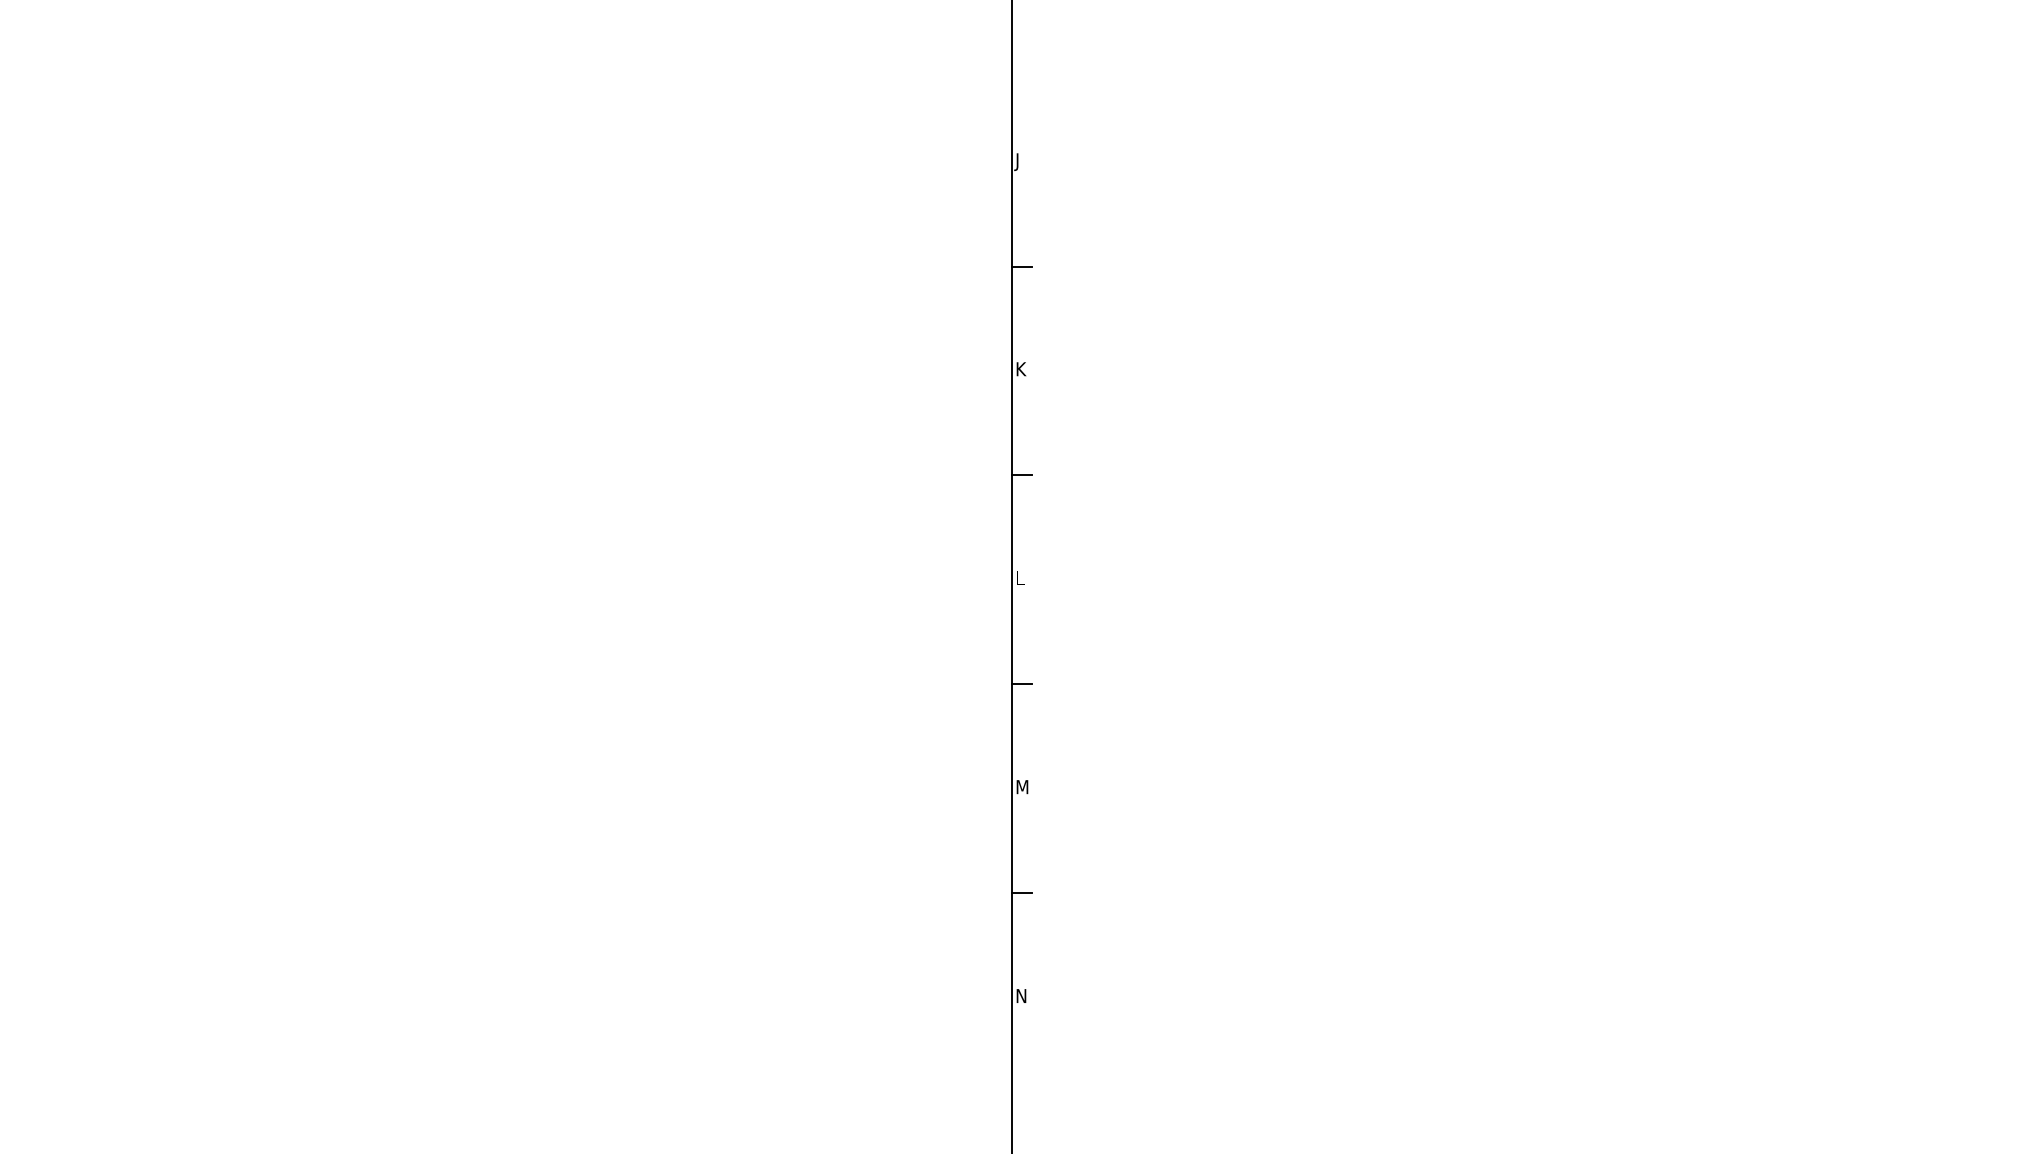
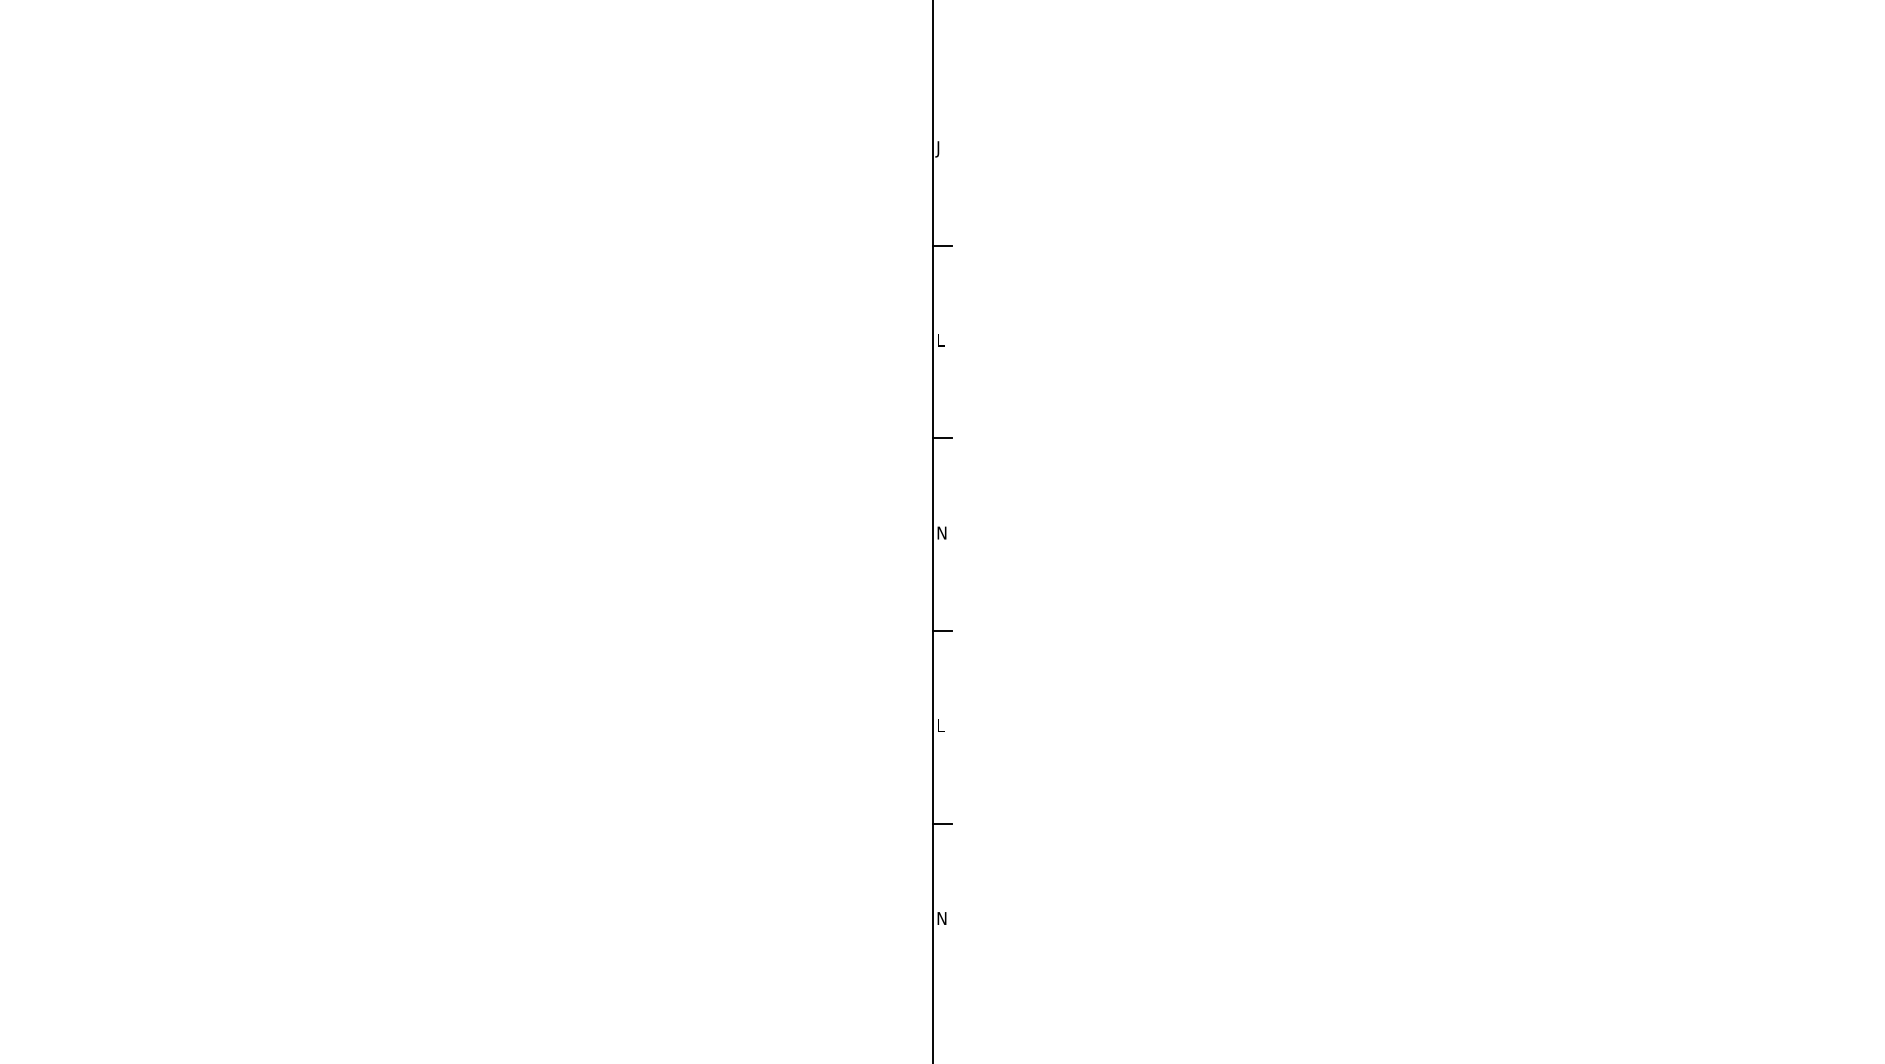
text: (1020, 369) -> (941, 340), K -> L
text: (1020, 577) -> (941, 532), L -> N
text: (1022, 786) -> (942, 725), M -> L

